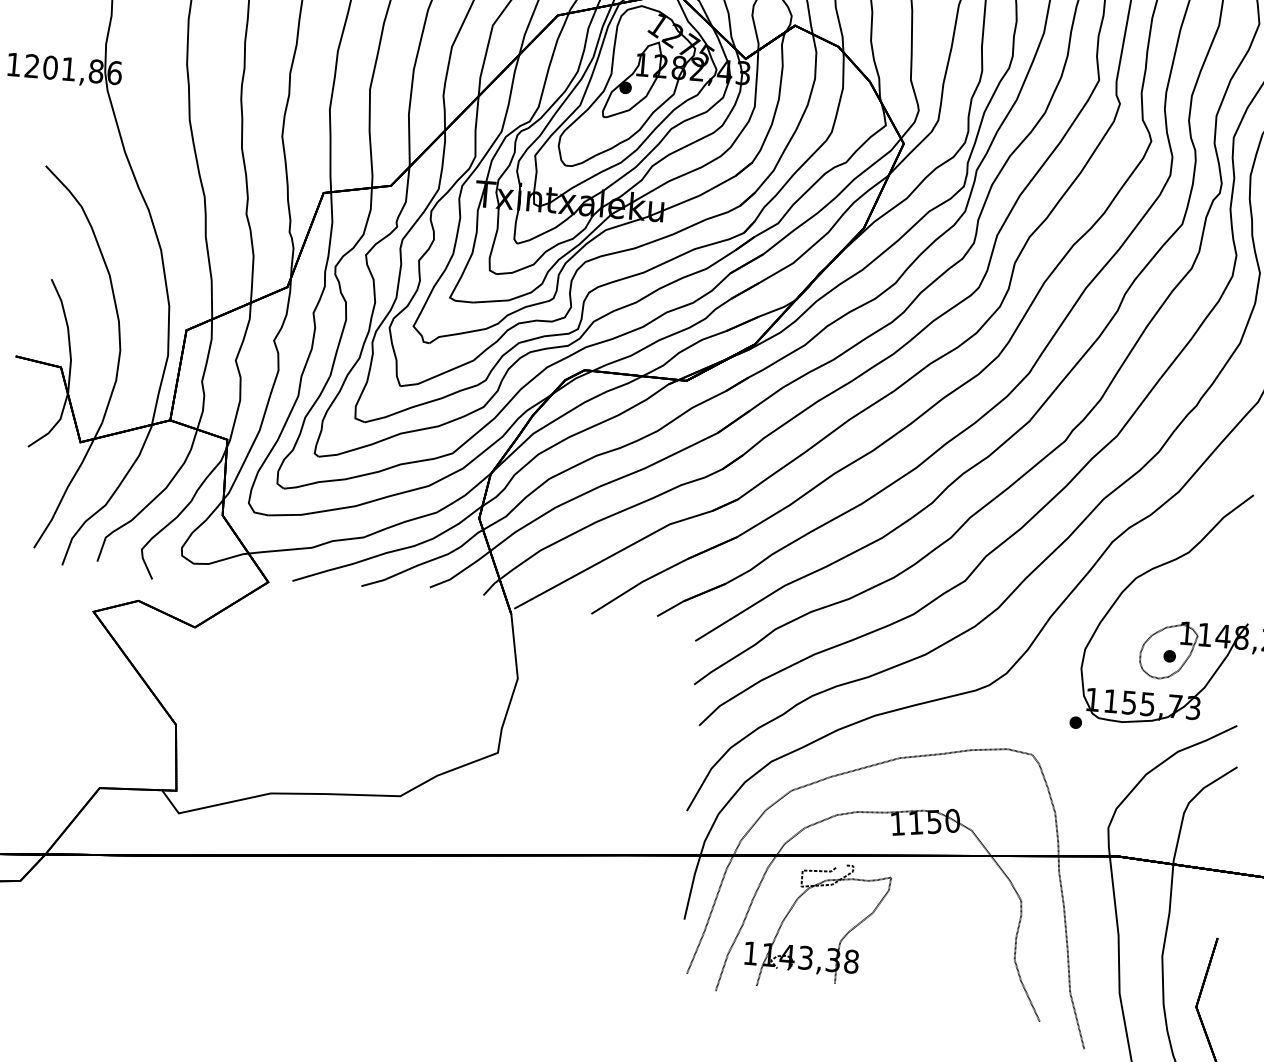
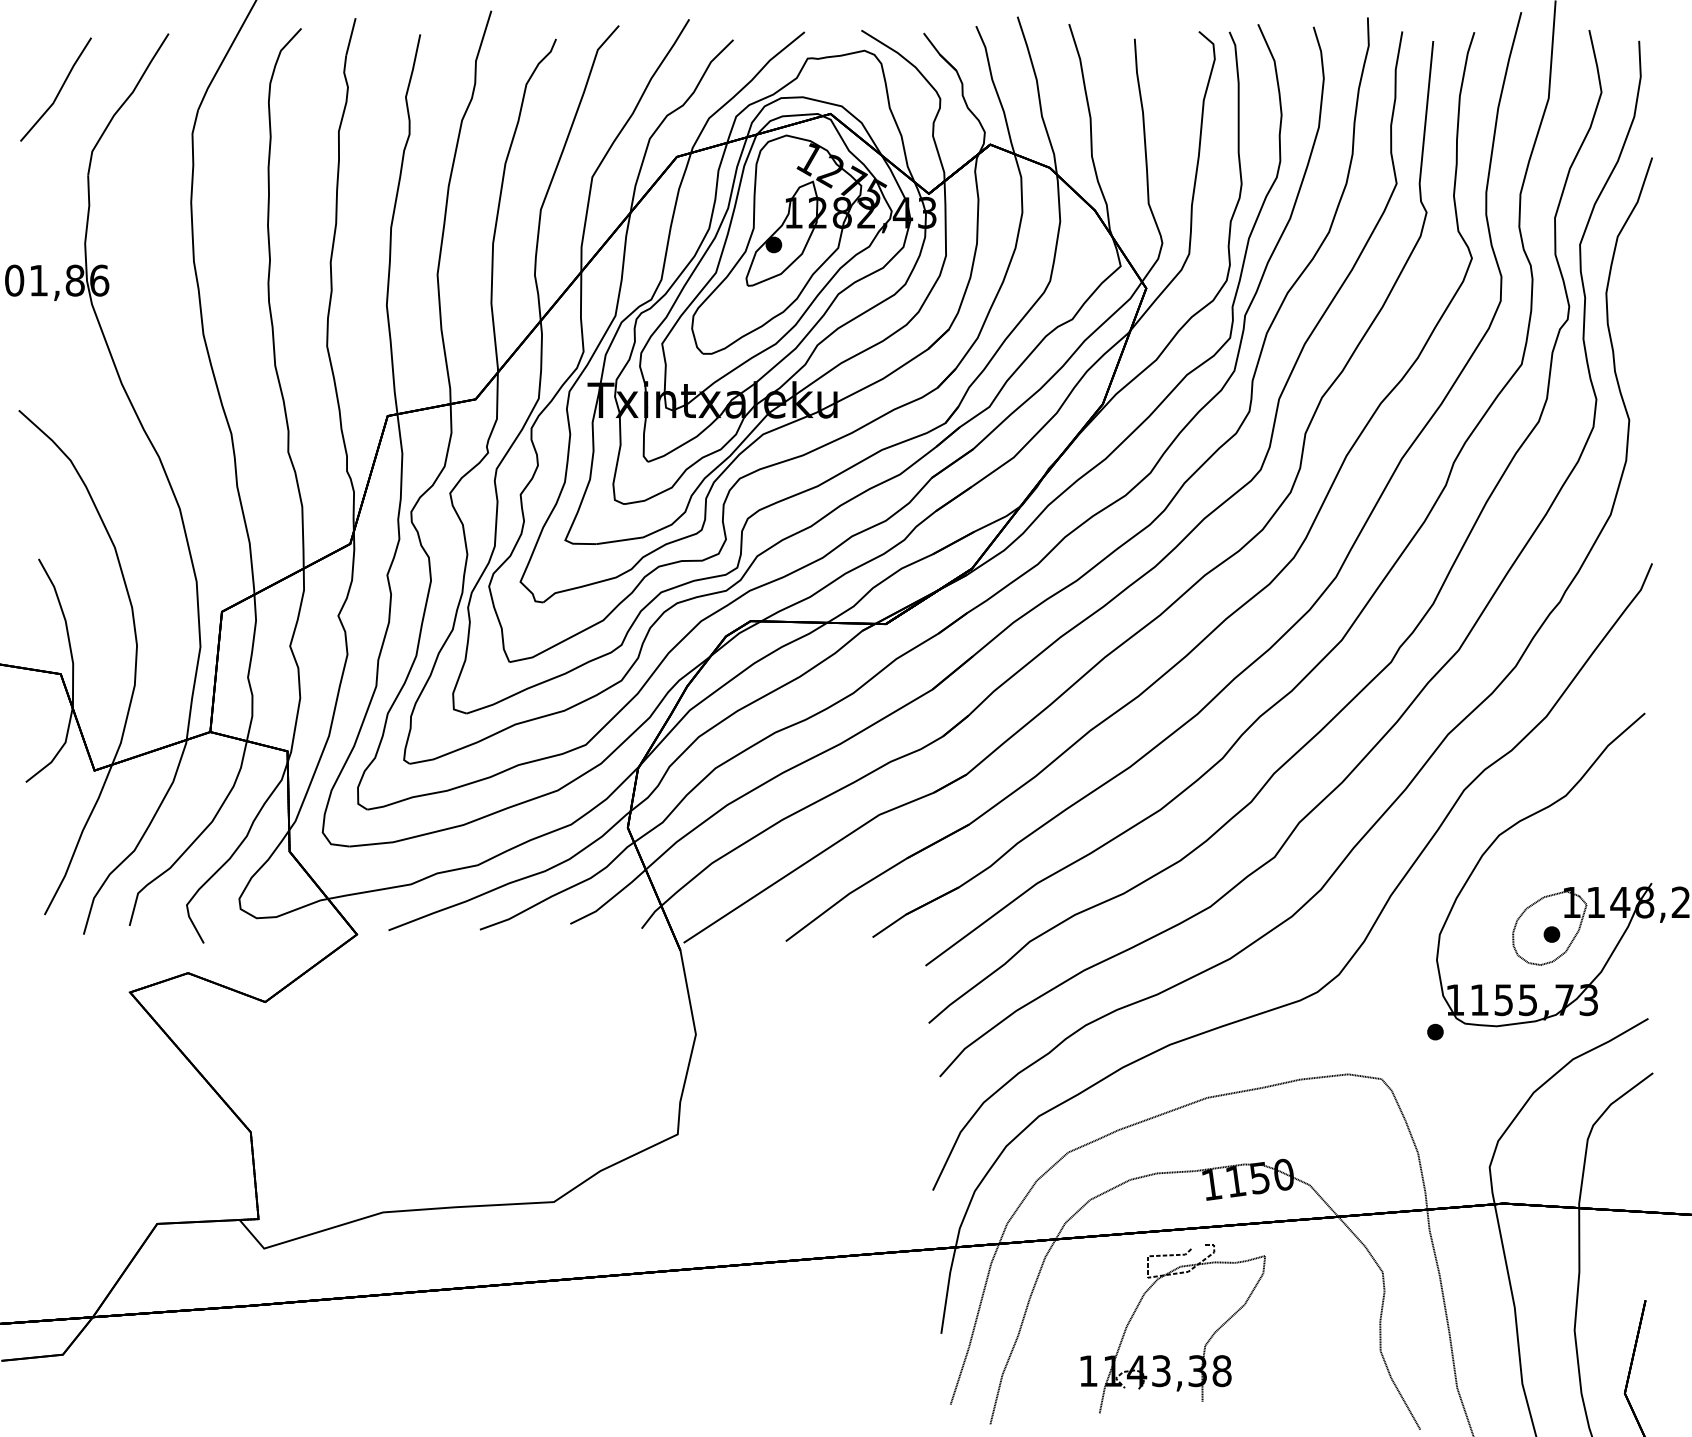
part: (809, 946) -> (1164, 1355), moved

